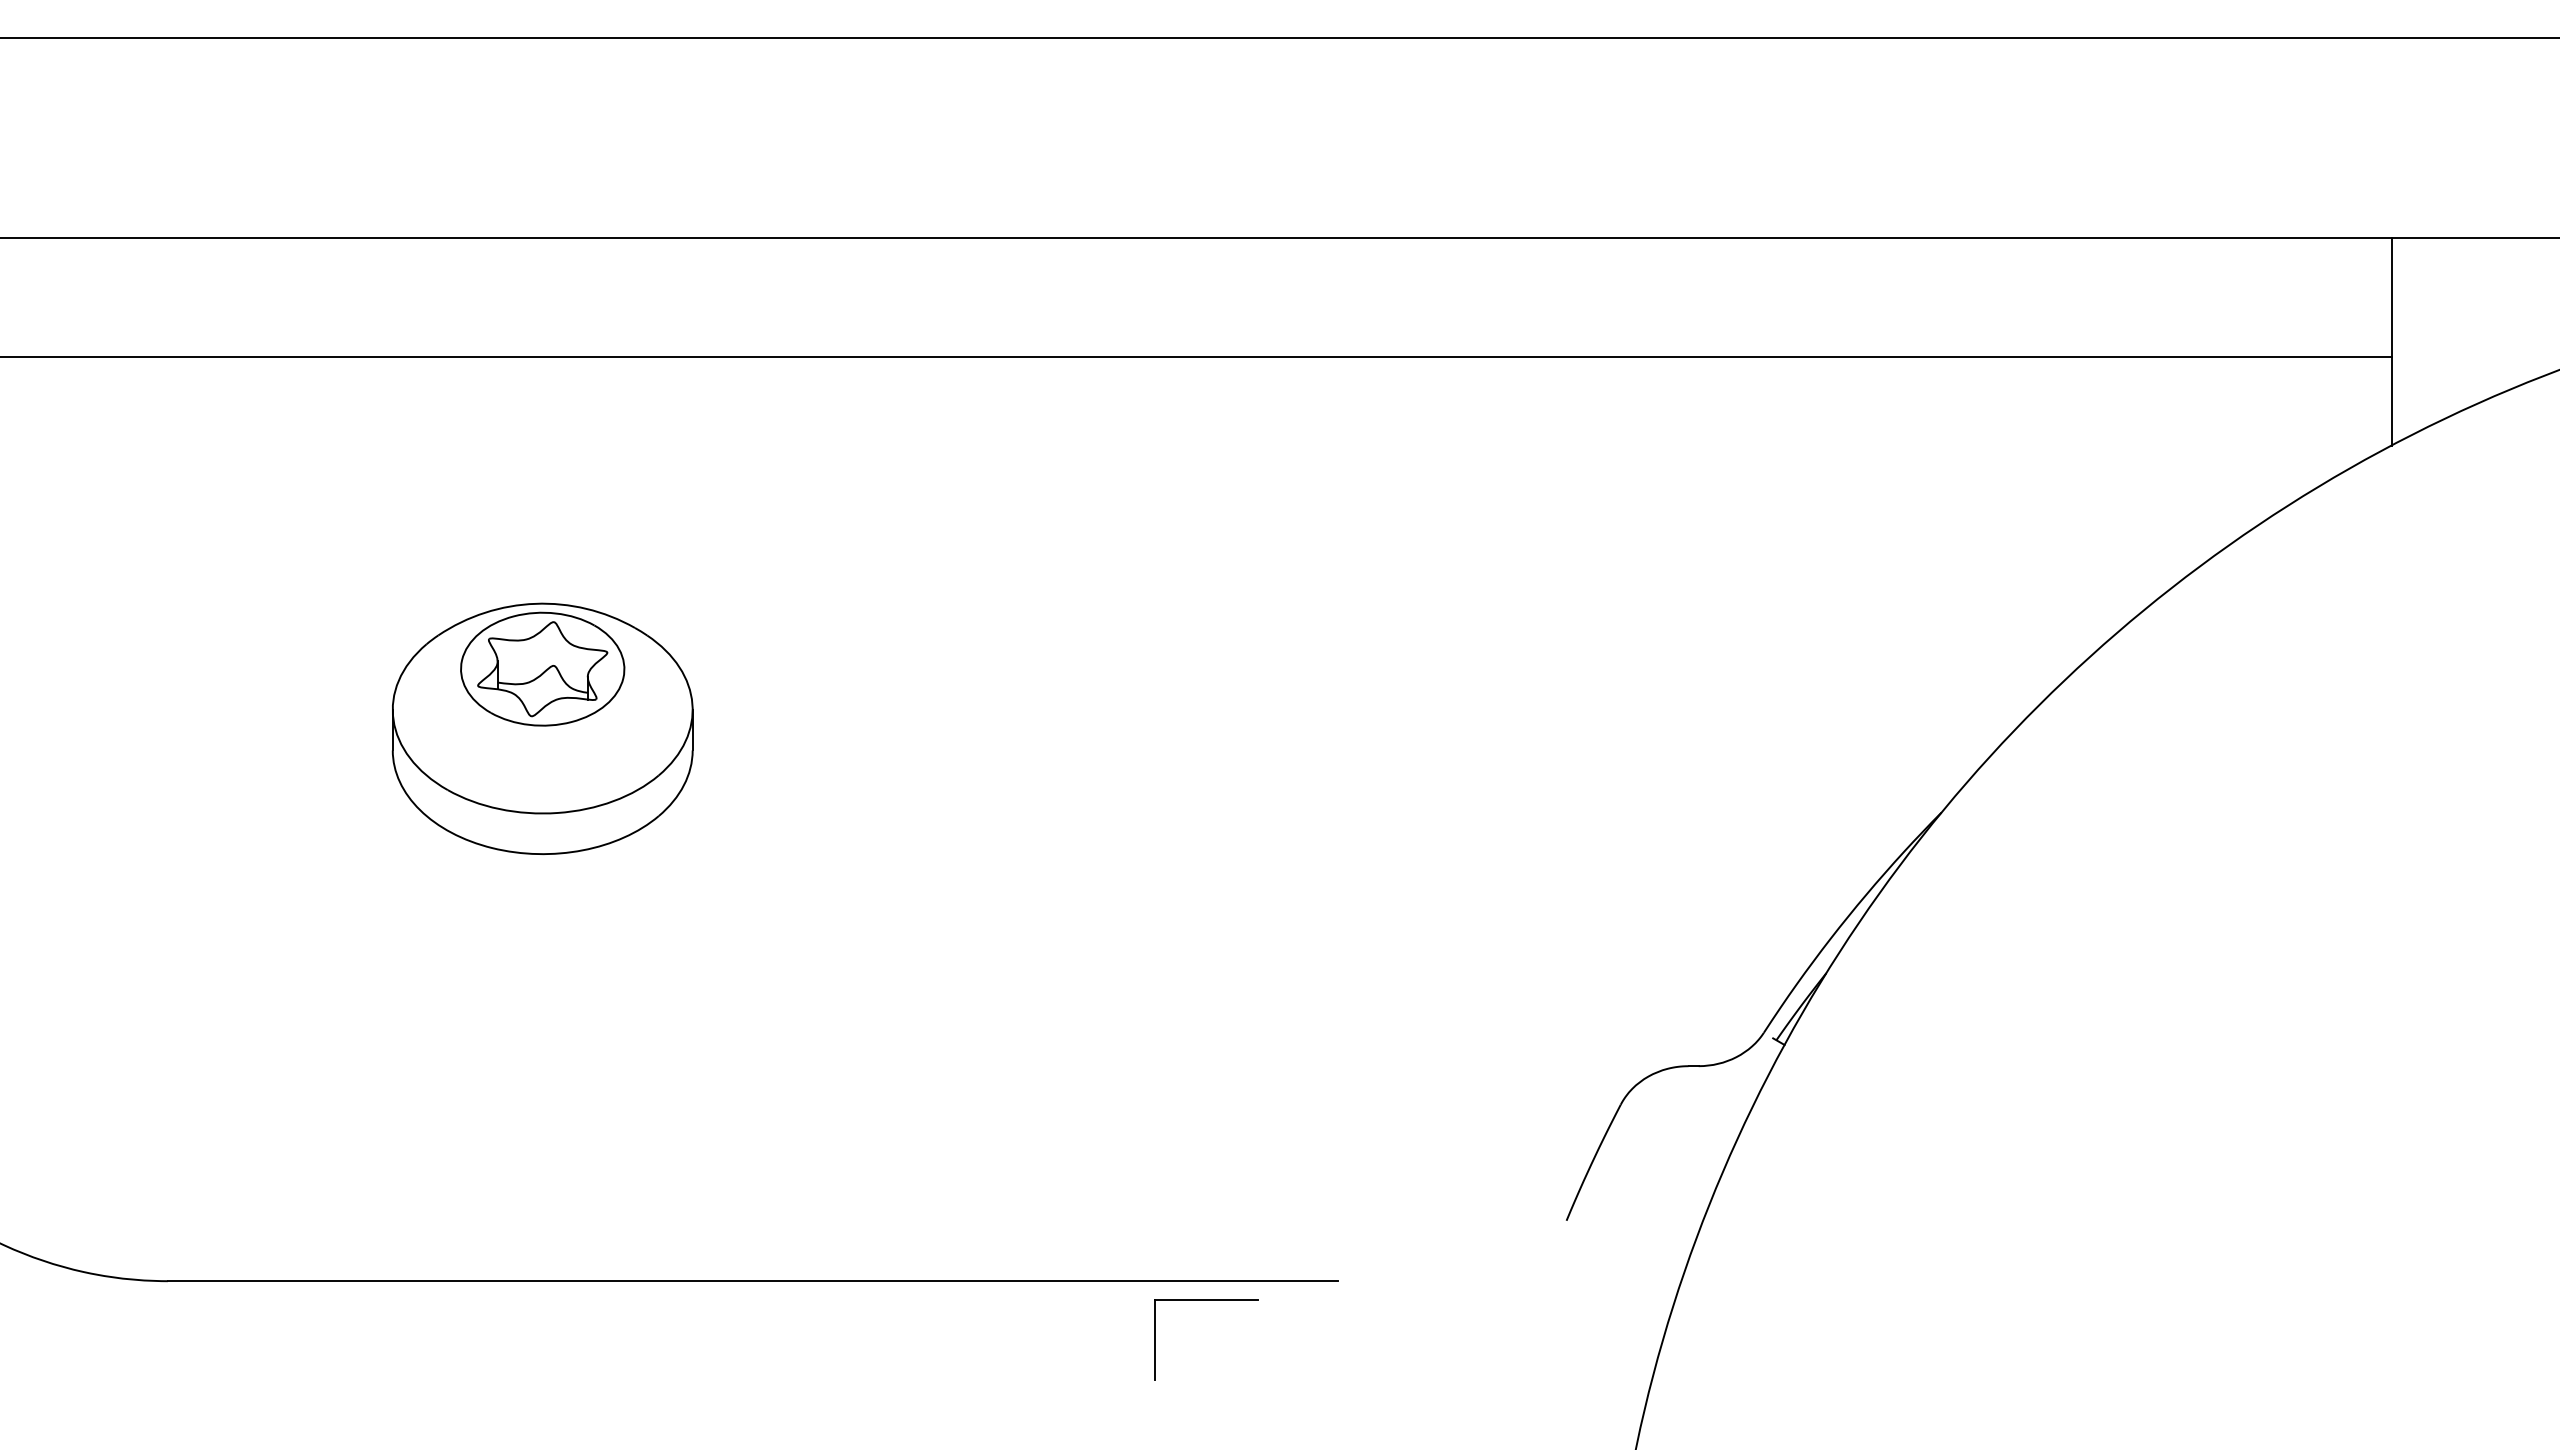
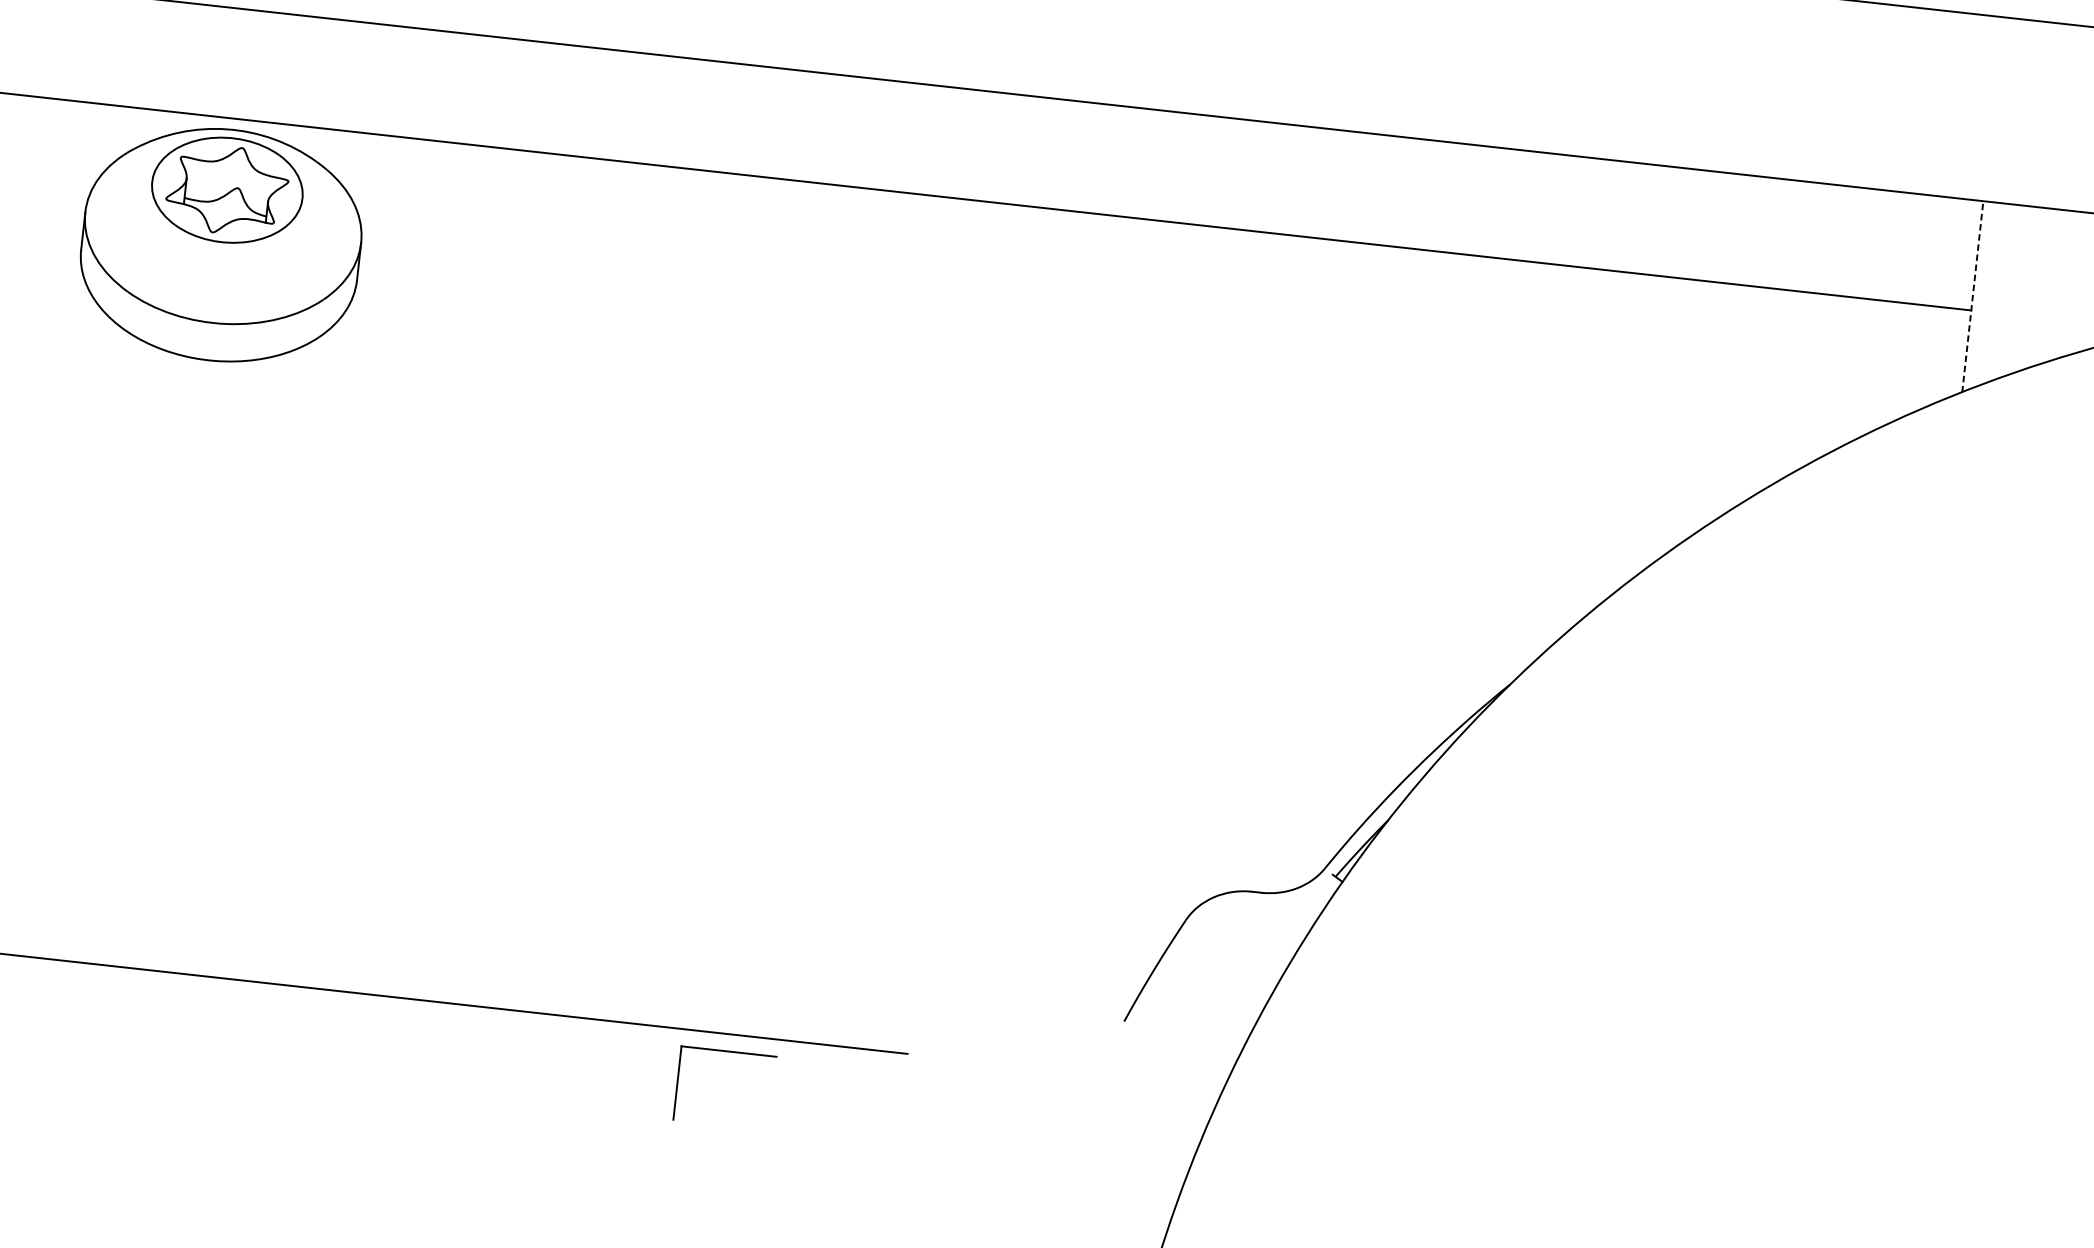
line: (2392, 341) -> (1973, 296), solid -> dashed
part: (542, 728) -> (221, 244), moved
part: (1206, 1300) -> (728, 1052), moved

